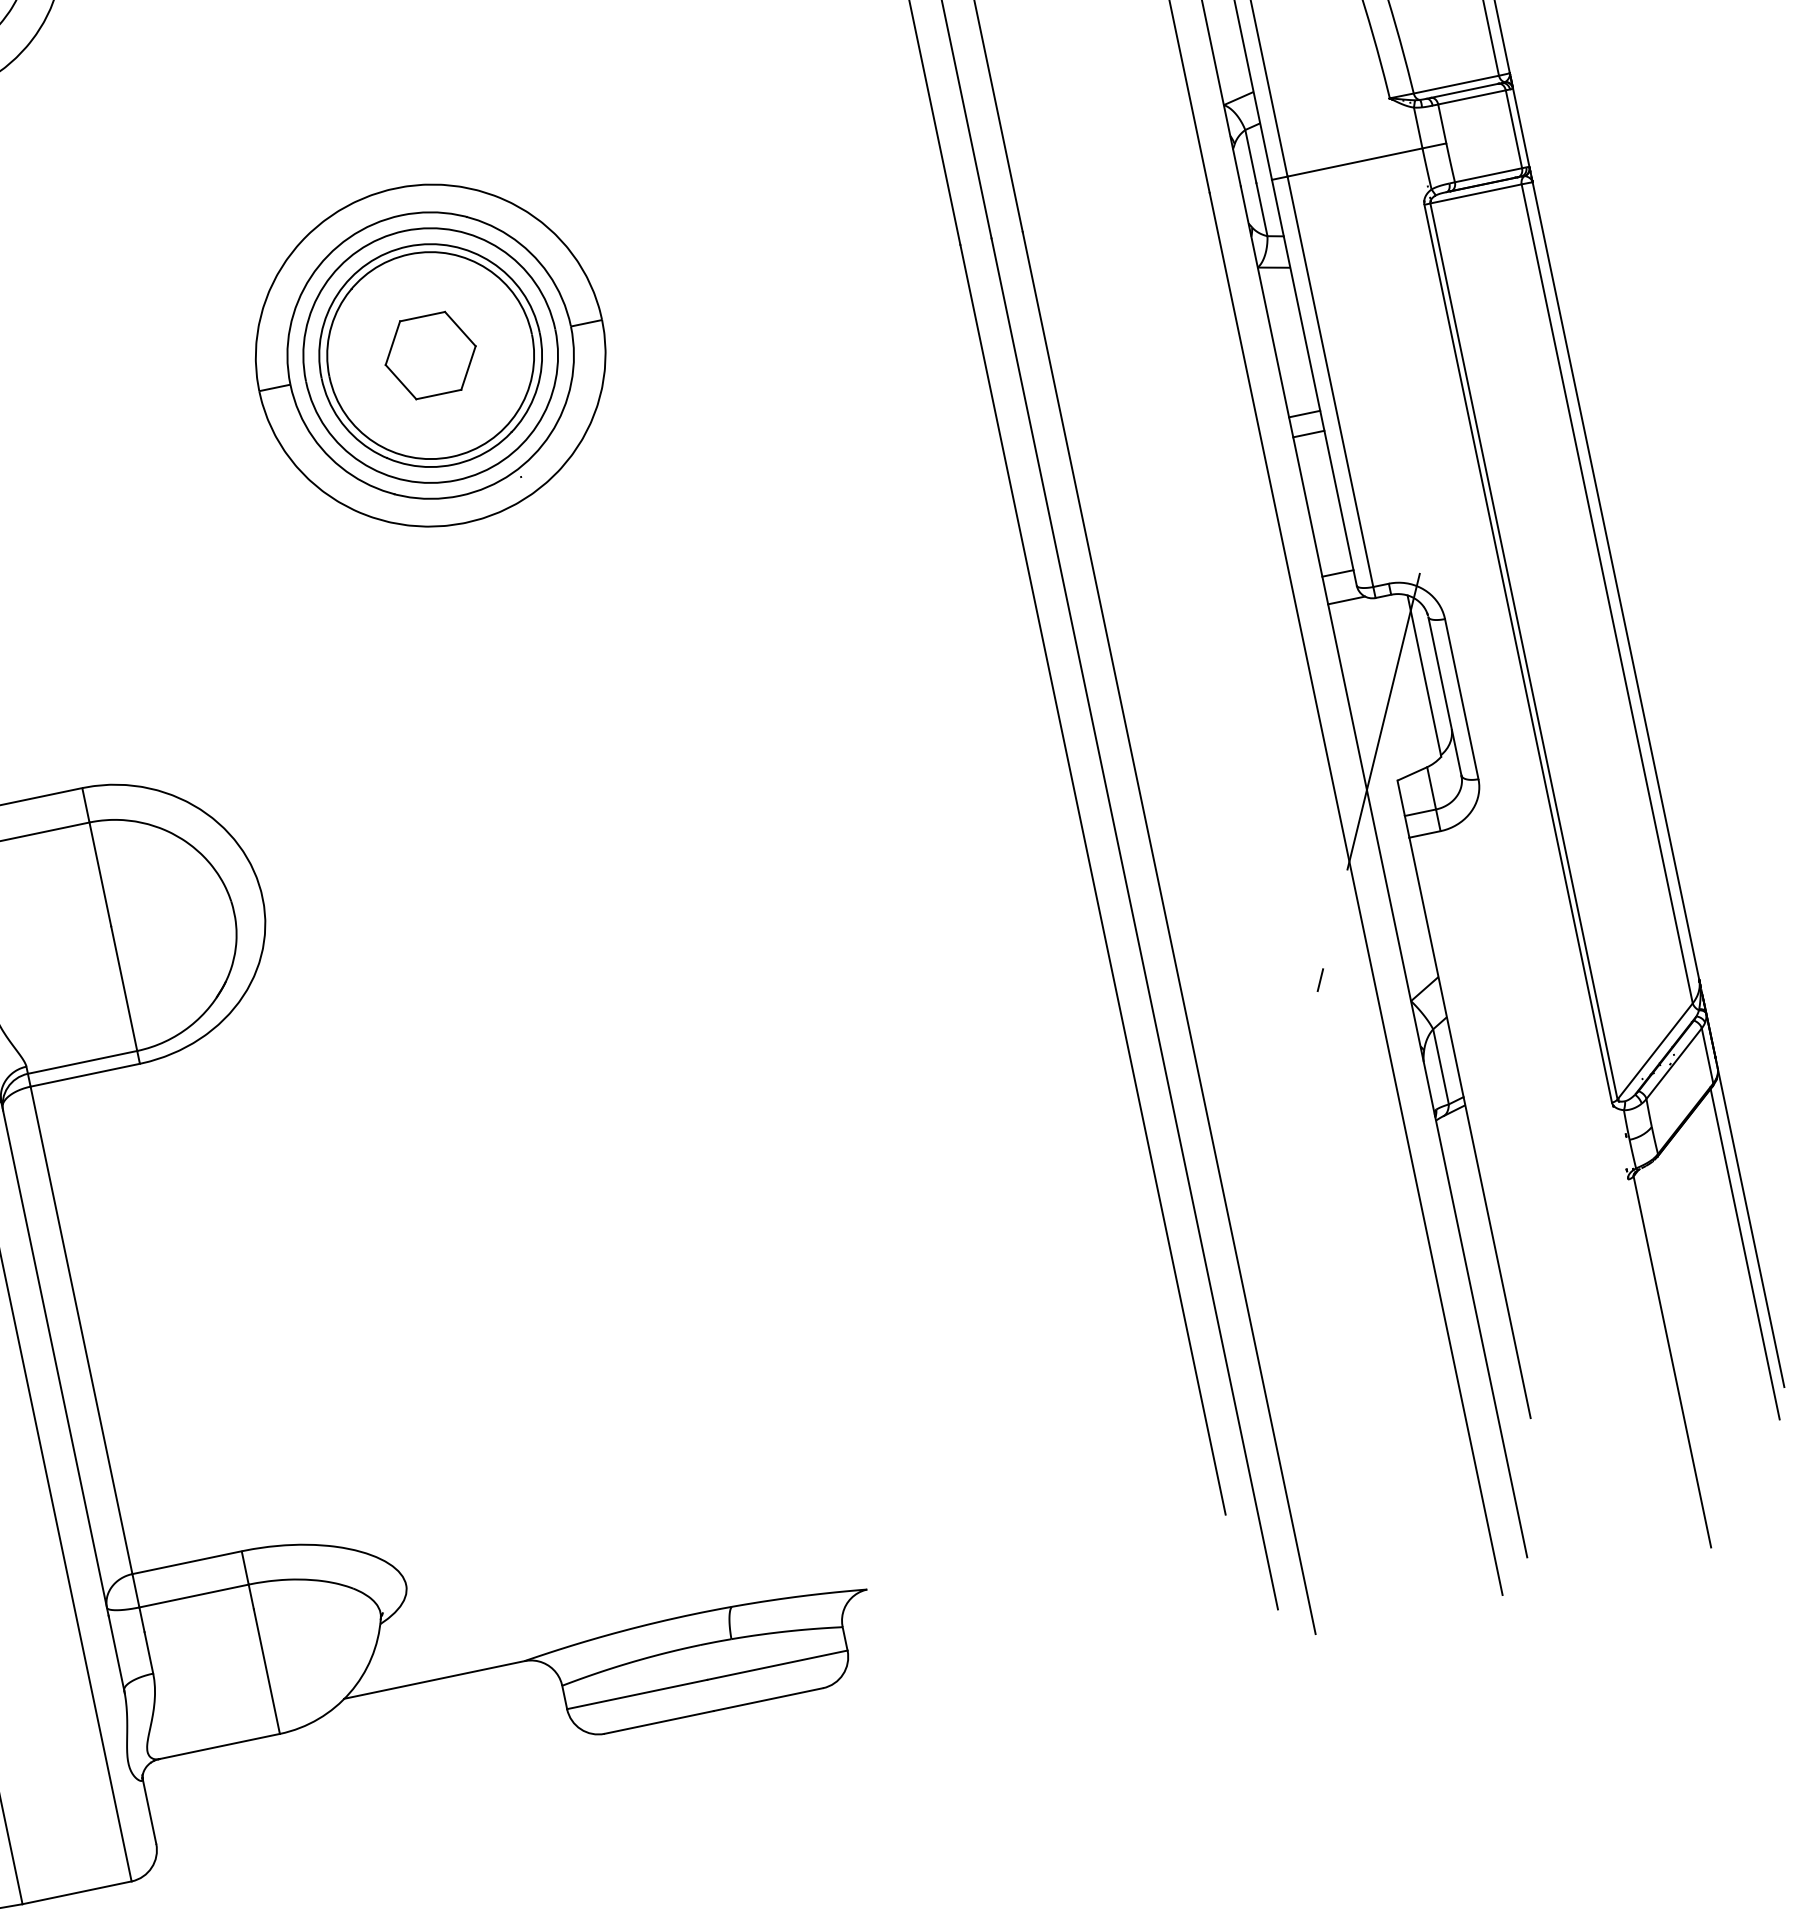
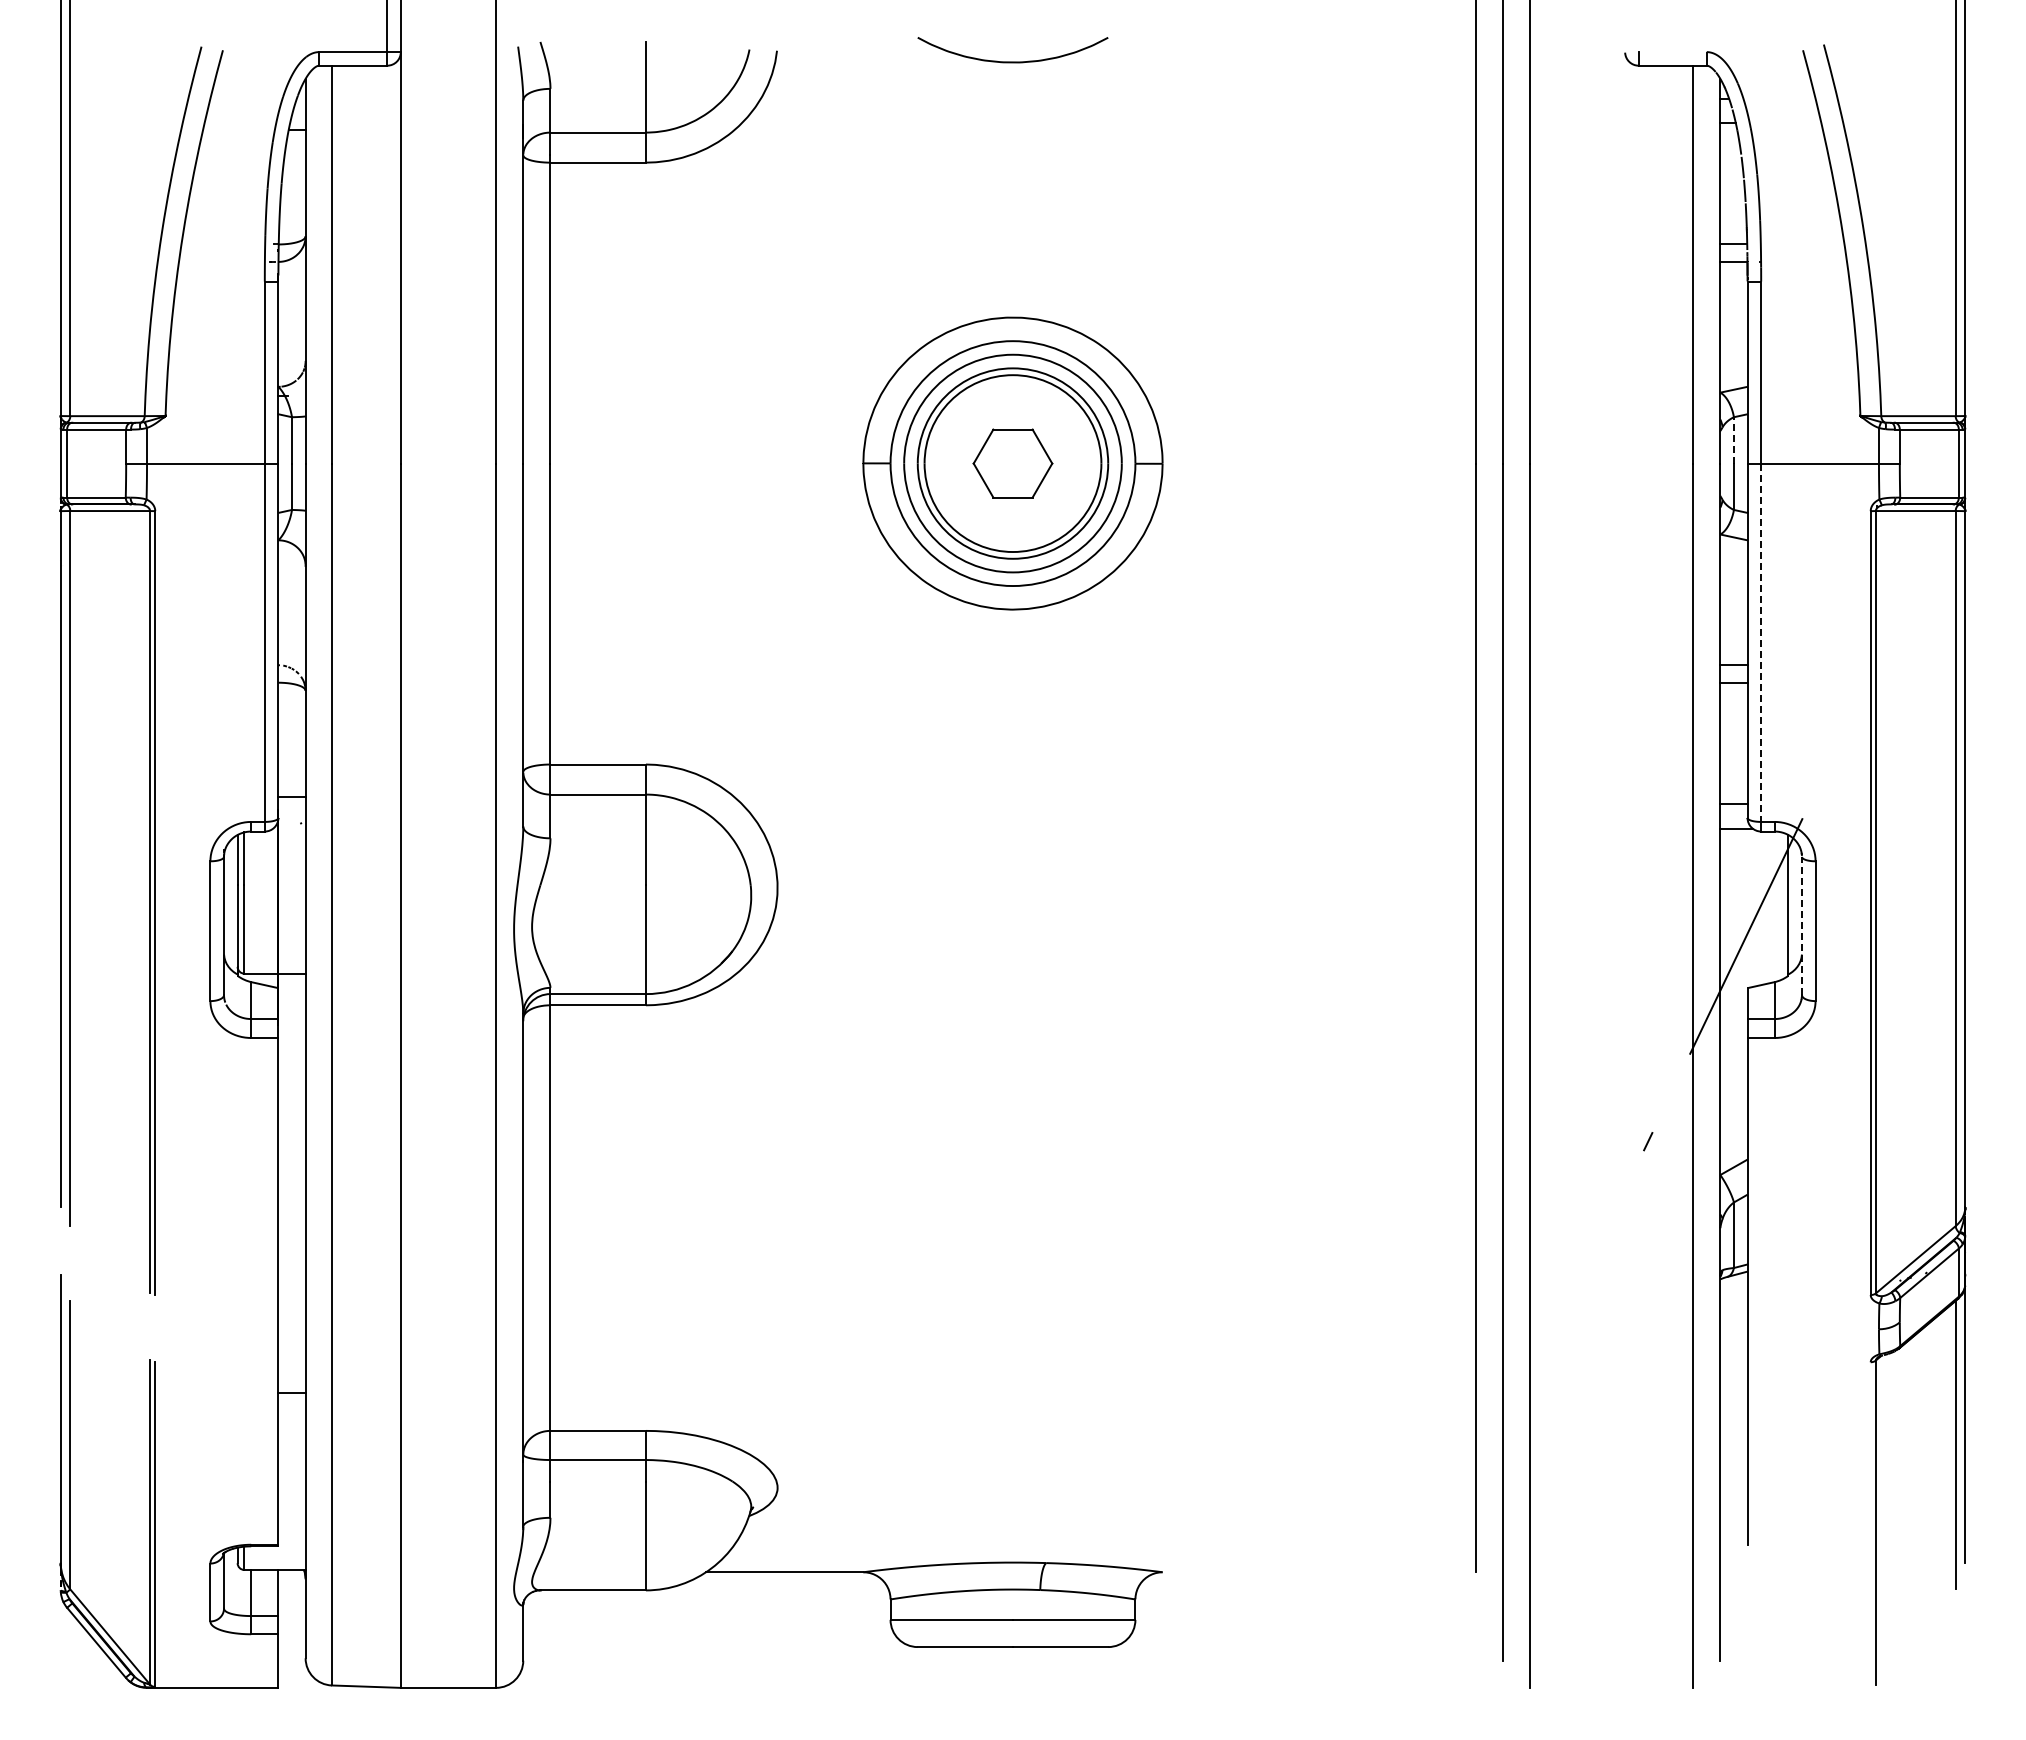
line: (1250, 155) -> (1733, 439), solid -> dashed
line: (1330, 382) -> (1761, 643), solid -> dashed
line: (1444, 695) -> (1801, 925), solid -> dashed

